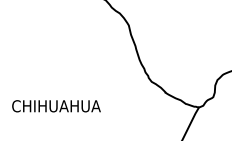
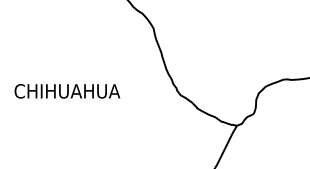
text: (56, 106) -> (67, 91), moved

